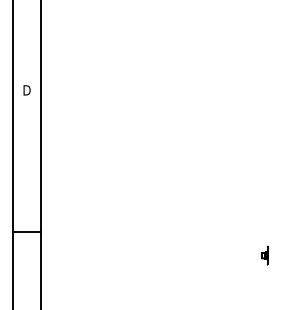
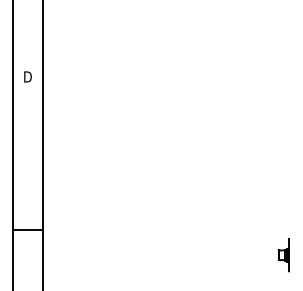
part: (264, 255) -> (283, 254), size x1.67

